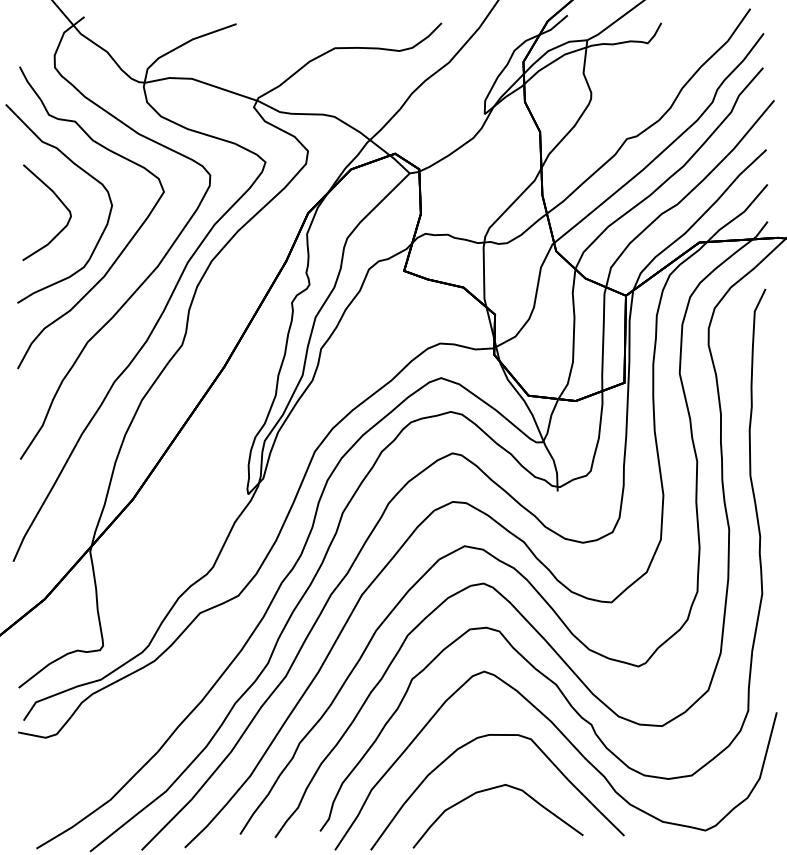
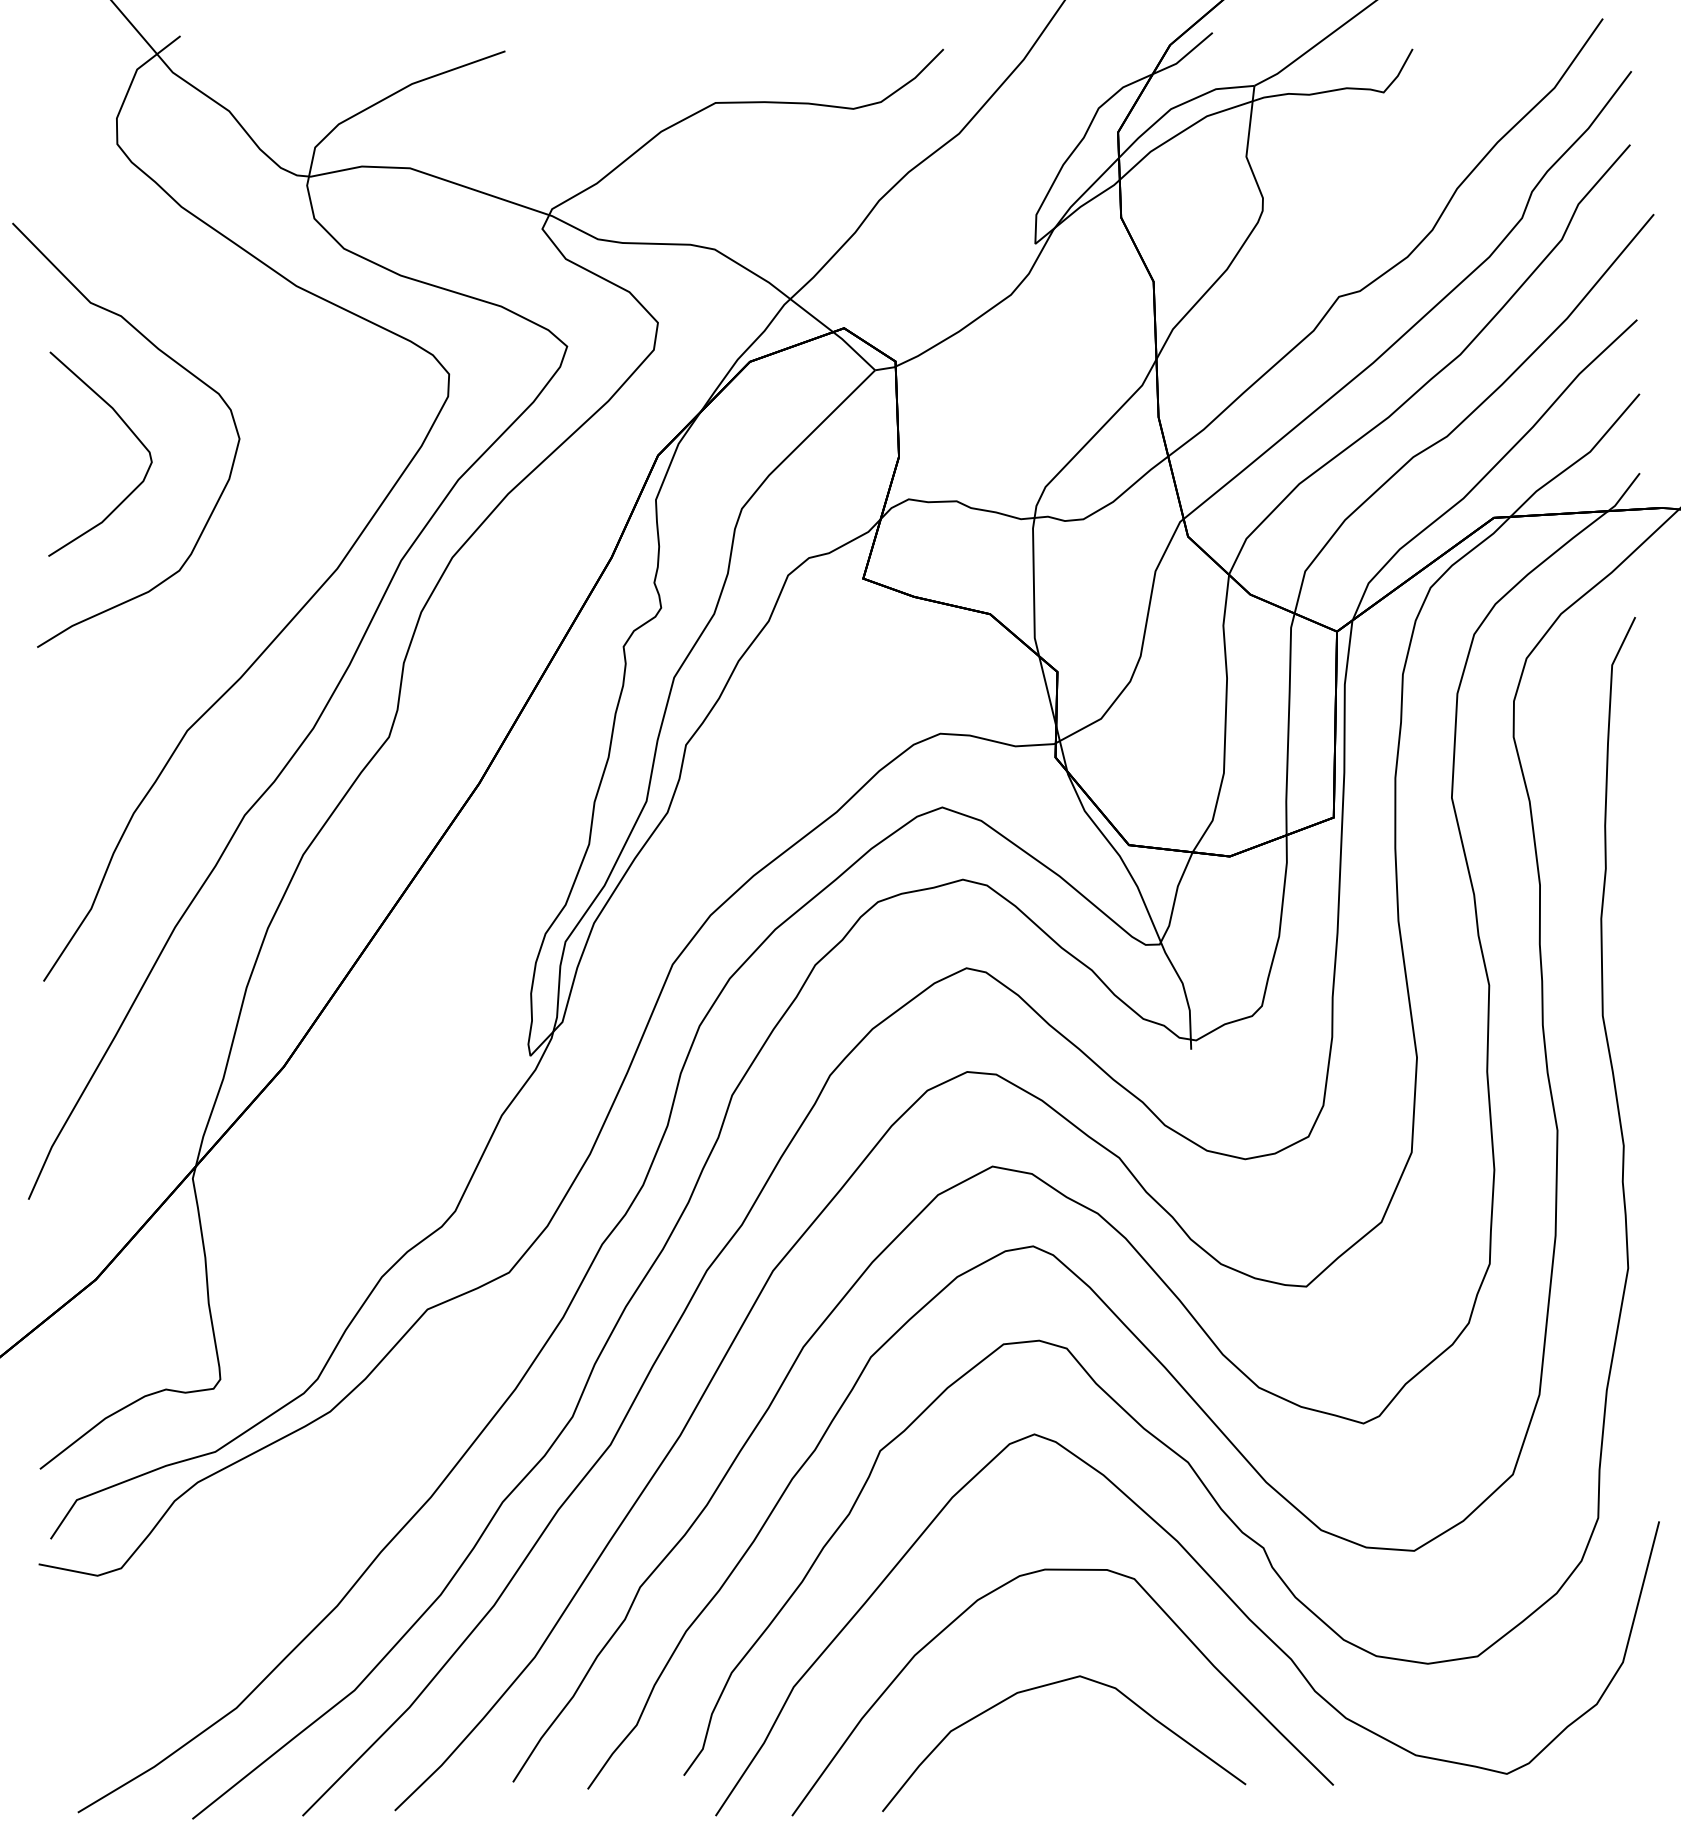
curve: (125, 245) -> (268, 524), removed

